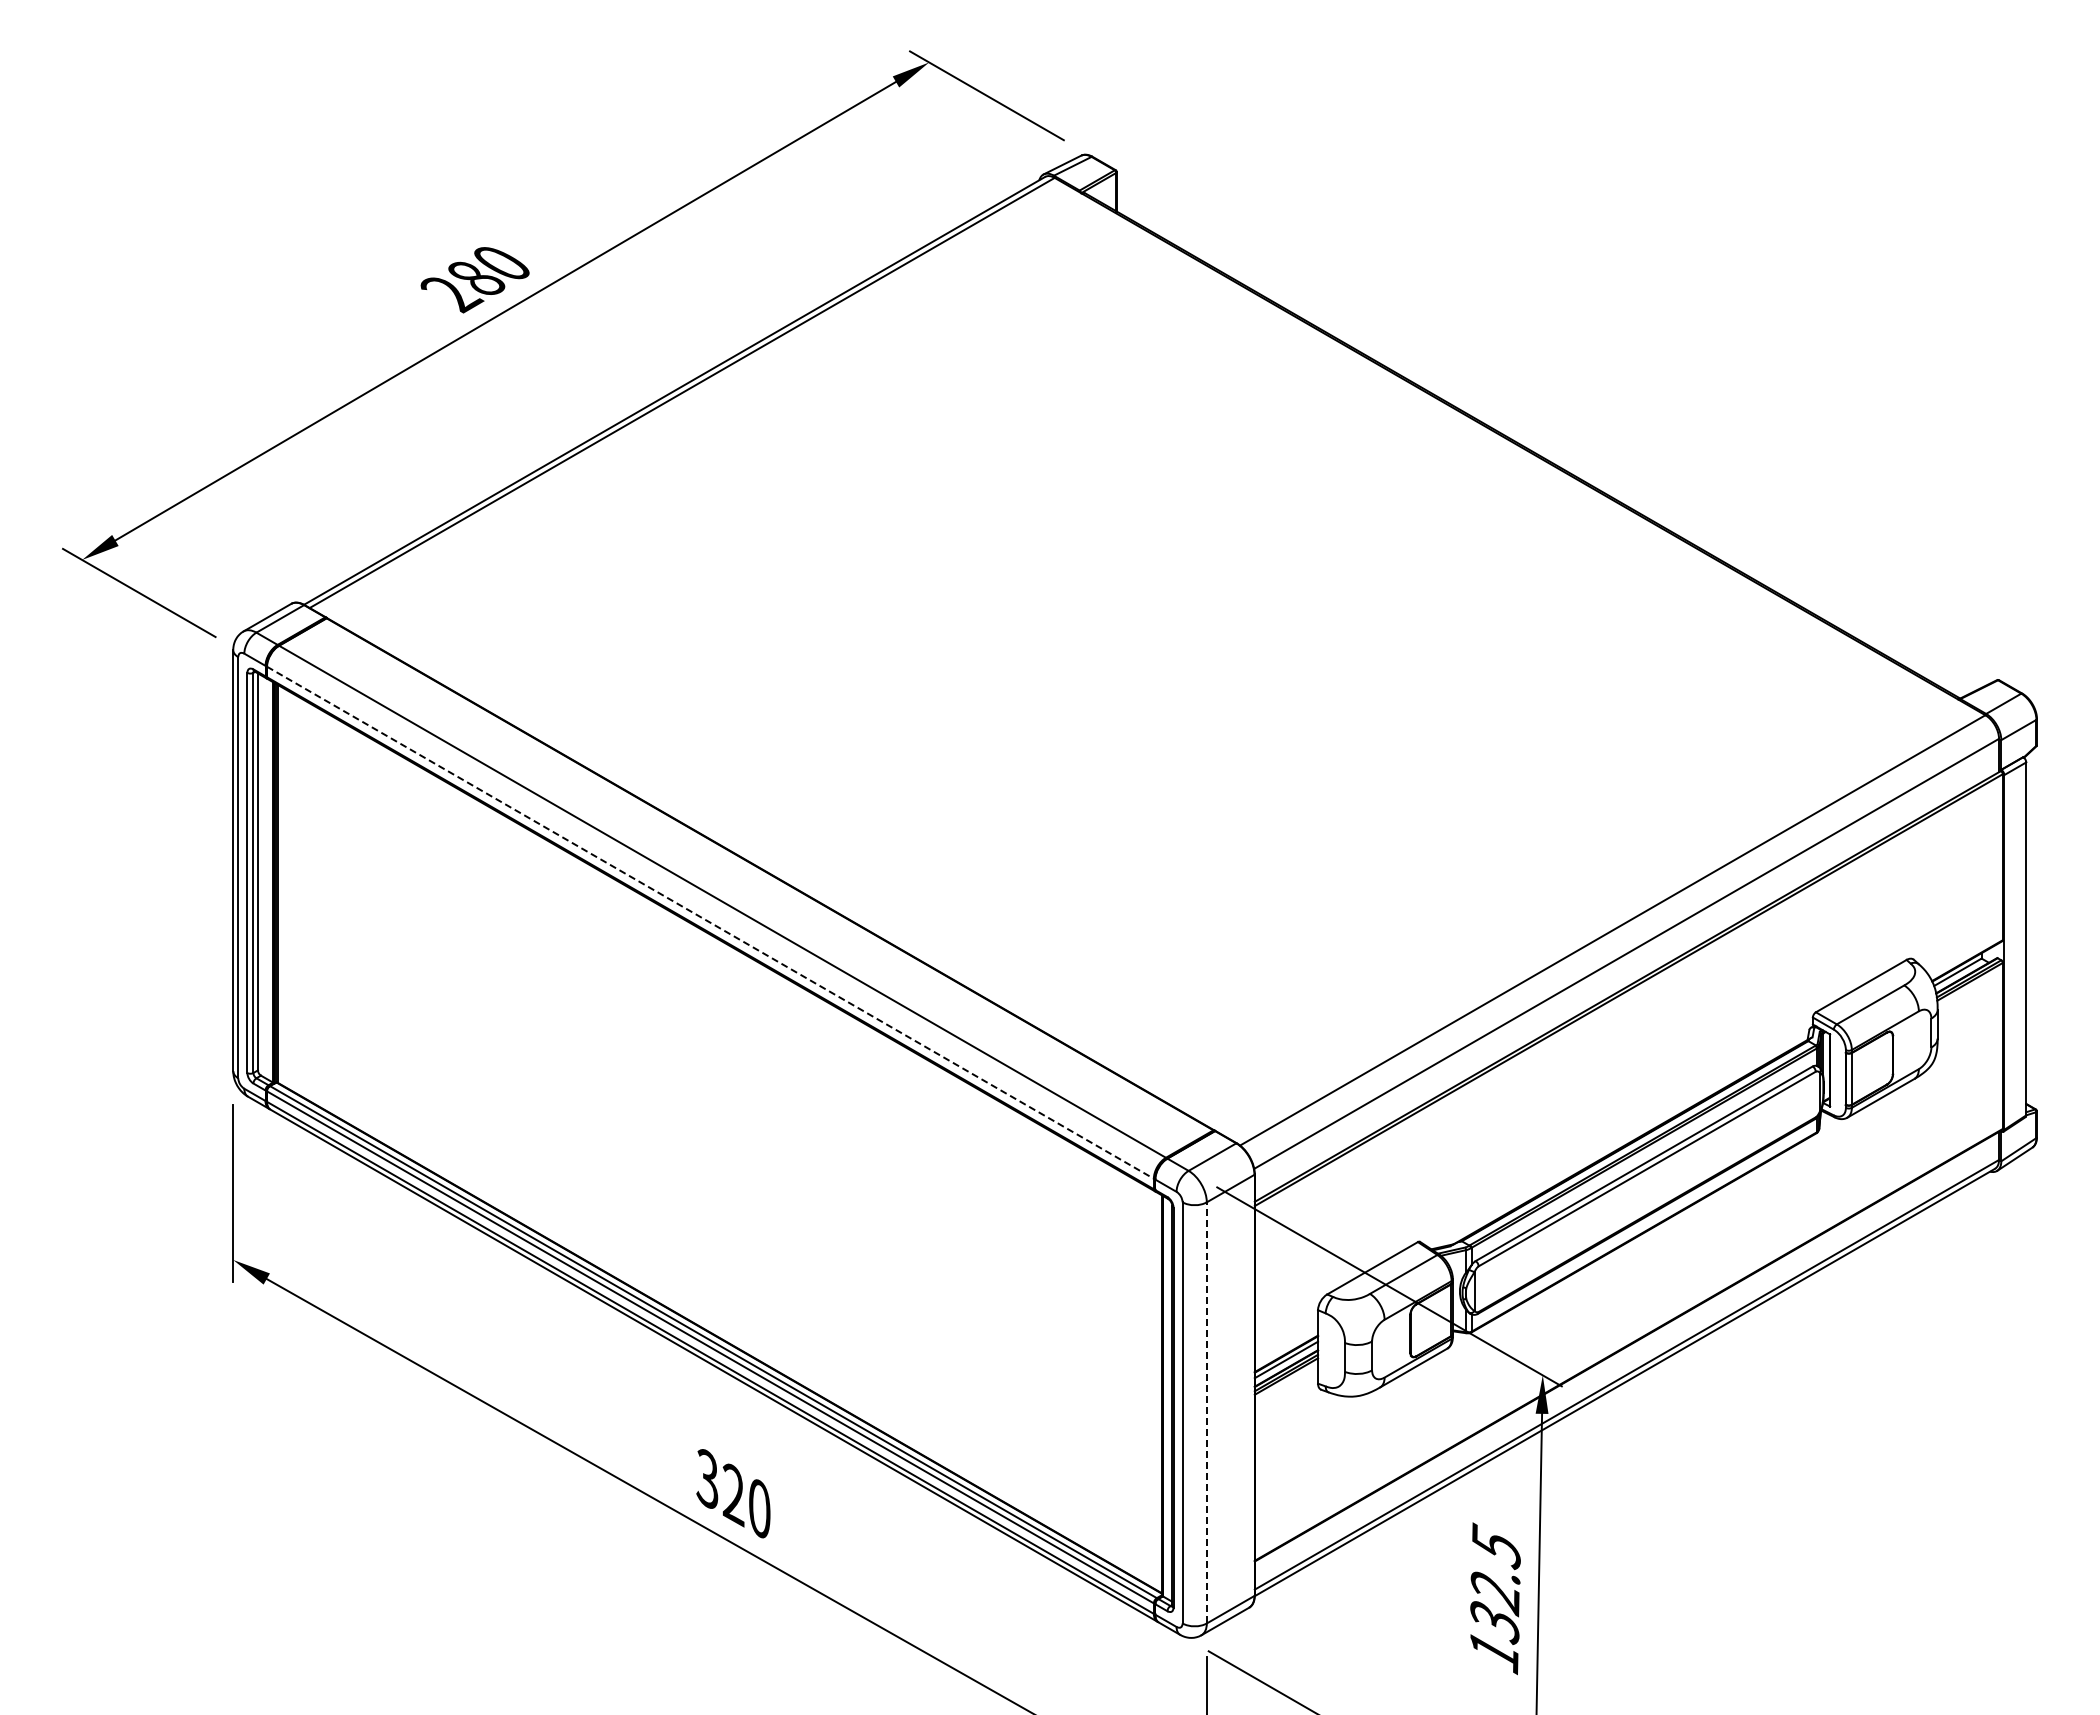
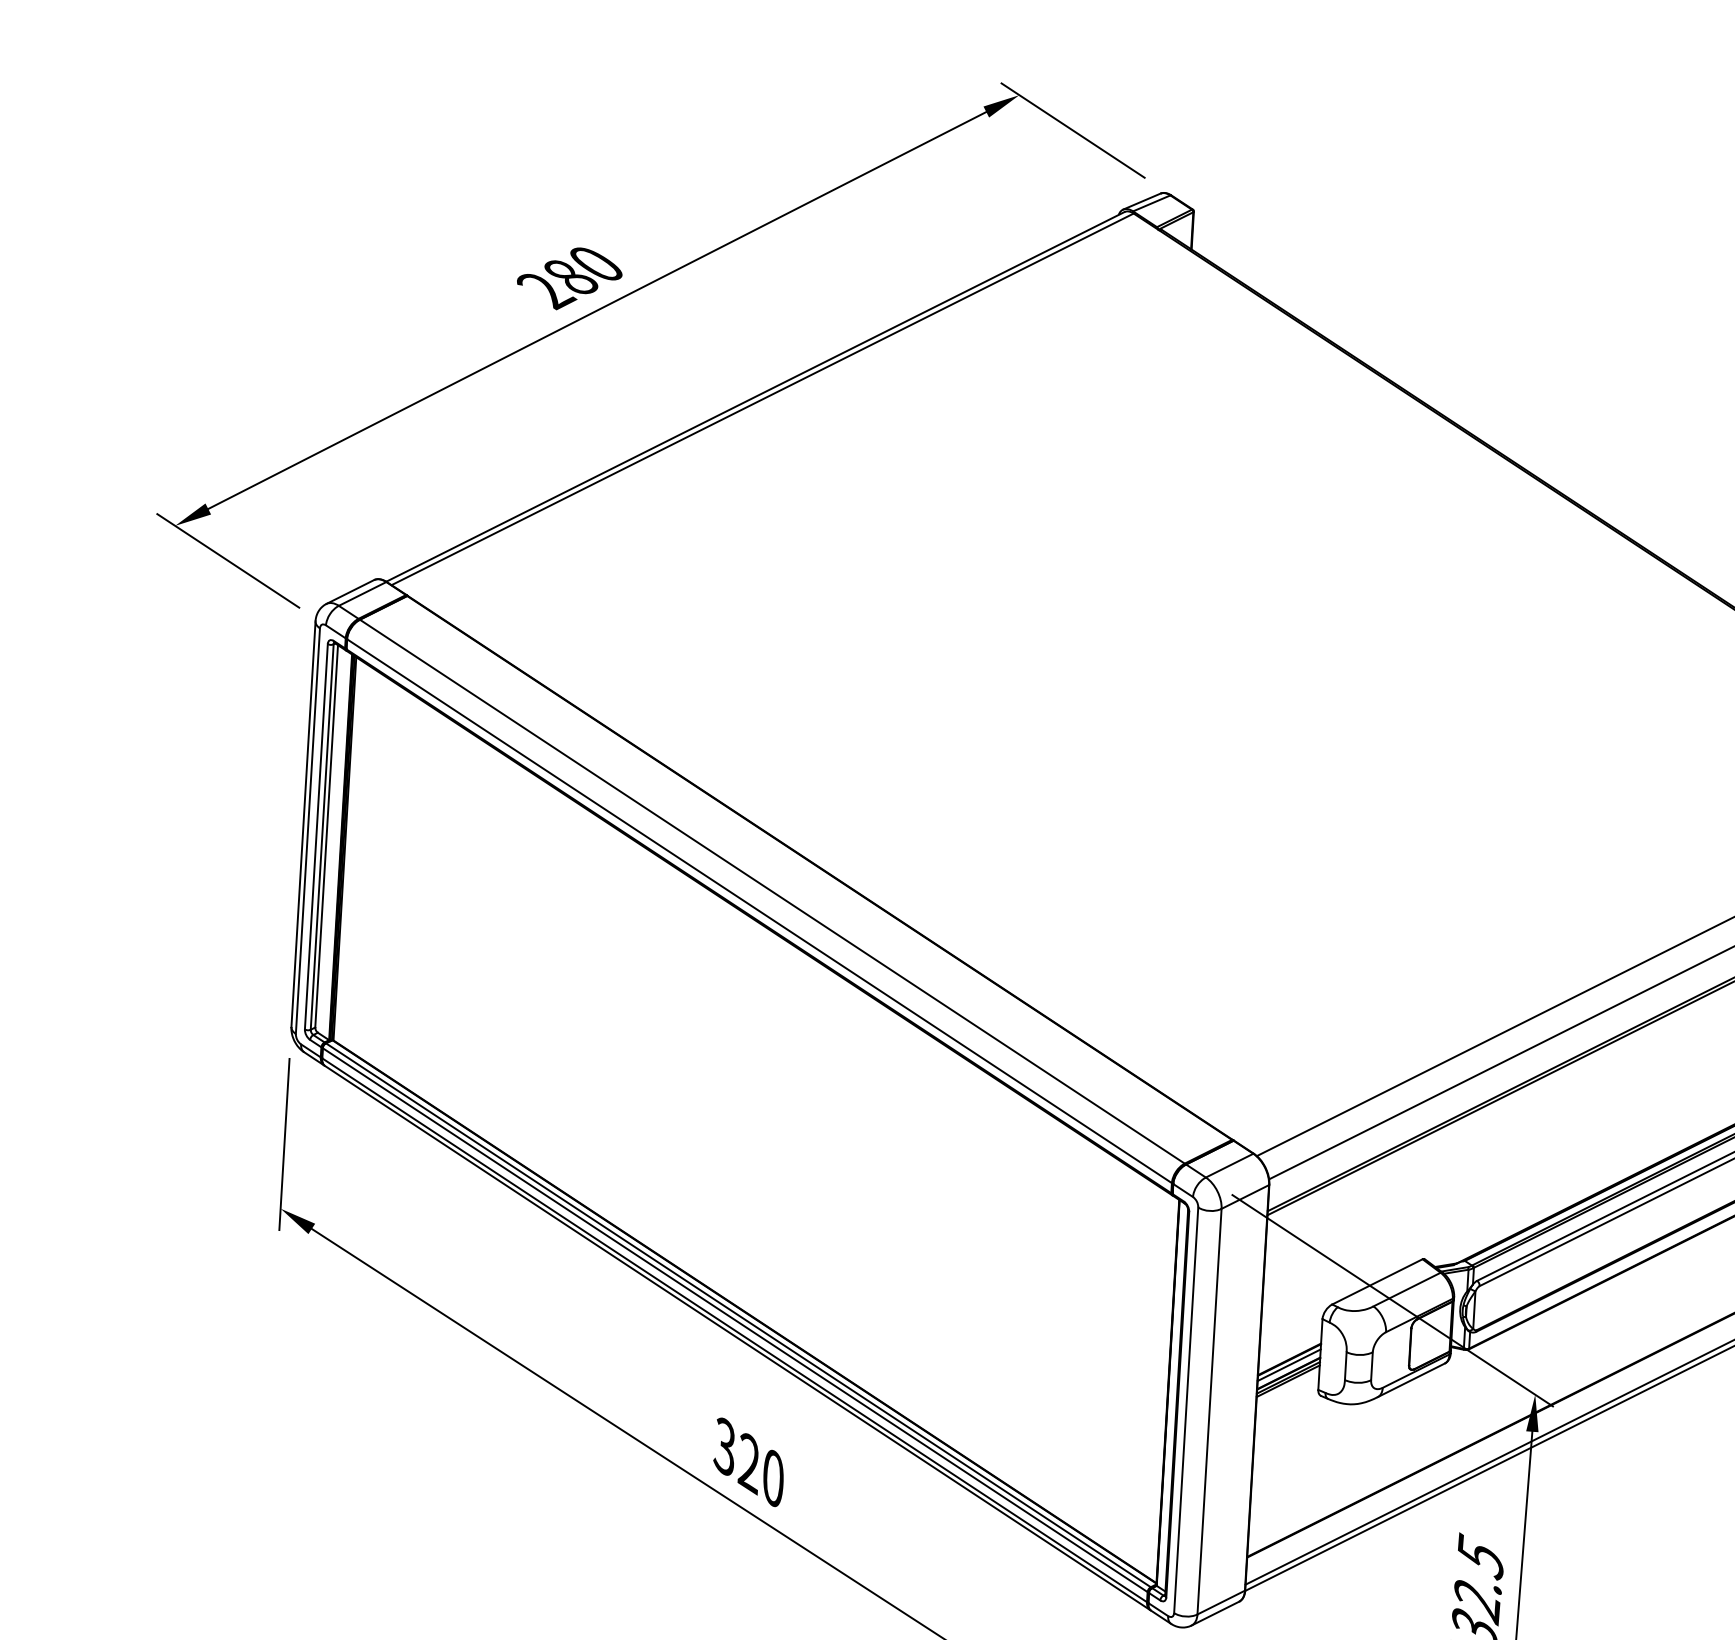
line: (710, 922) -> (759, 910), dashed -> solid
line: (1206, 1412) -> (1209, 1411), dashed -> solid

